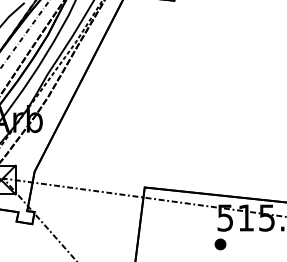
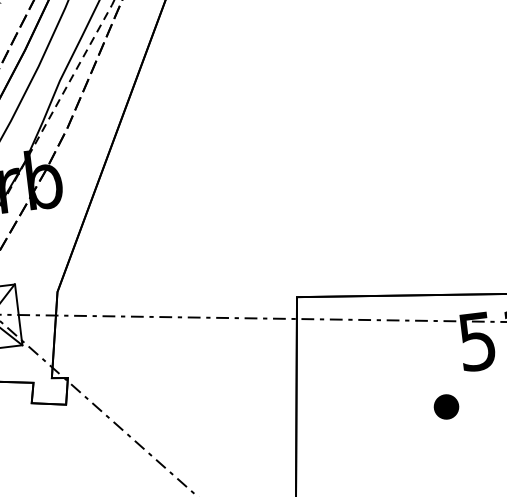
part: (220, 244) -> (446, 407), moved

